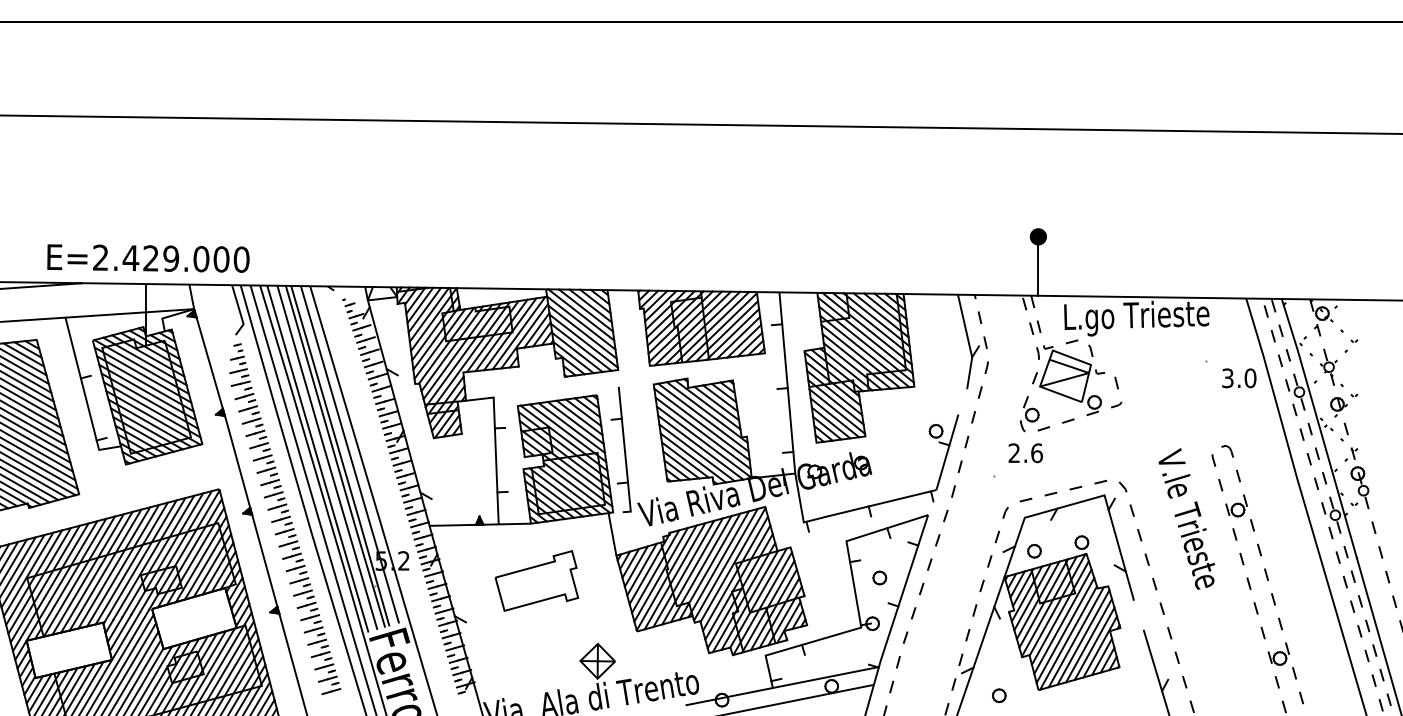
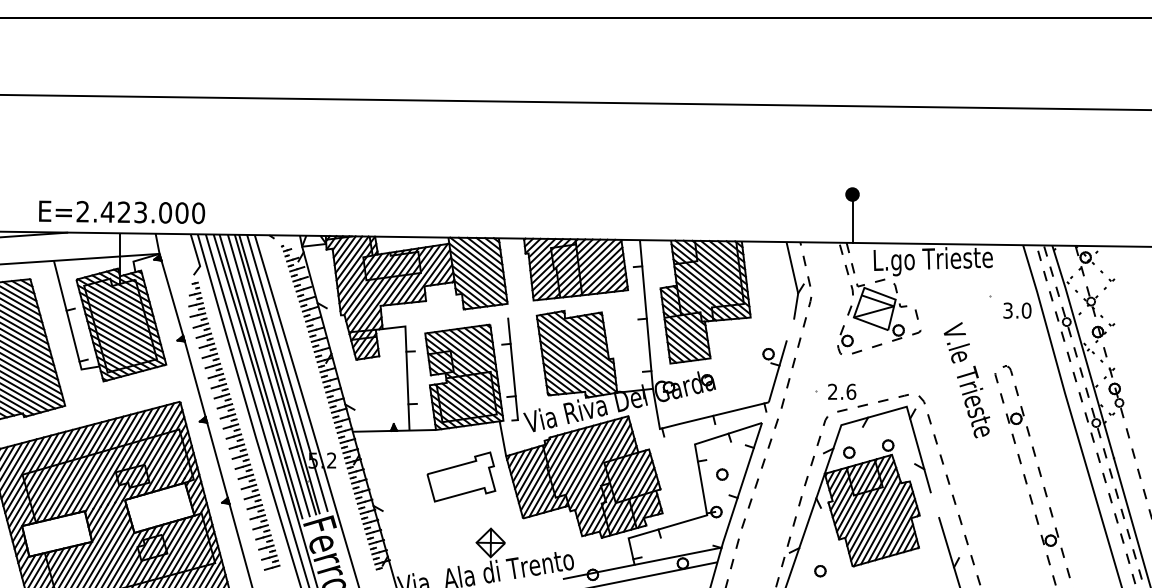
text: (171, 258) -> (140, 212), E=2.429.000 -> E=2.423.000
text: (1025, 453) -> (841, 392), moved
text: (1186, 518) -> (966, 379), moved
part: (536, 580) -> (461, 476), moved

